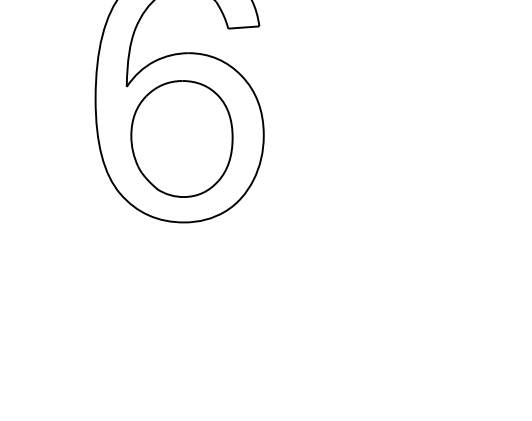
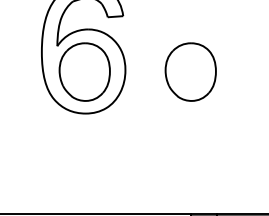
part: (394, 137) -> (190, 71), added

